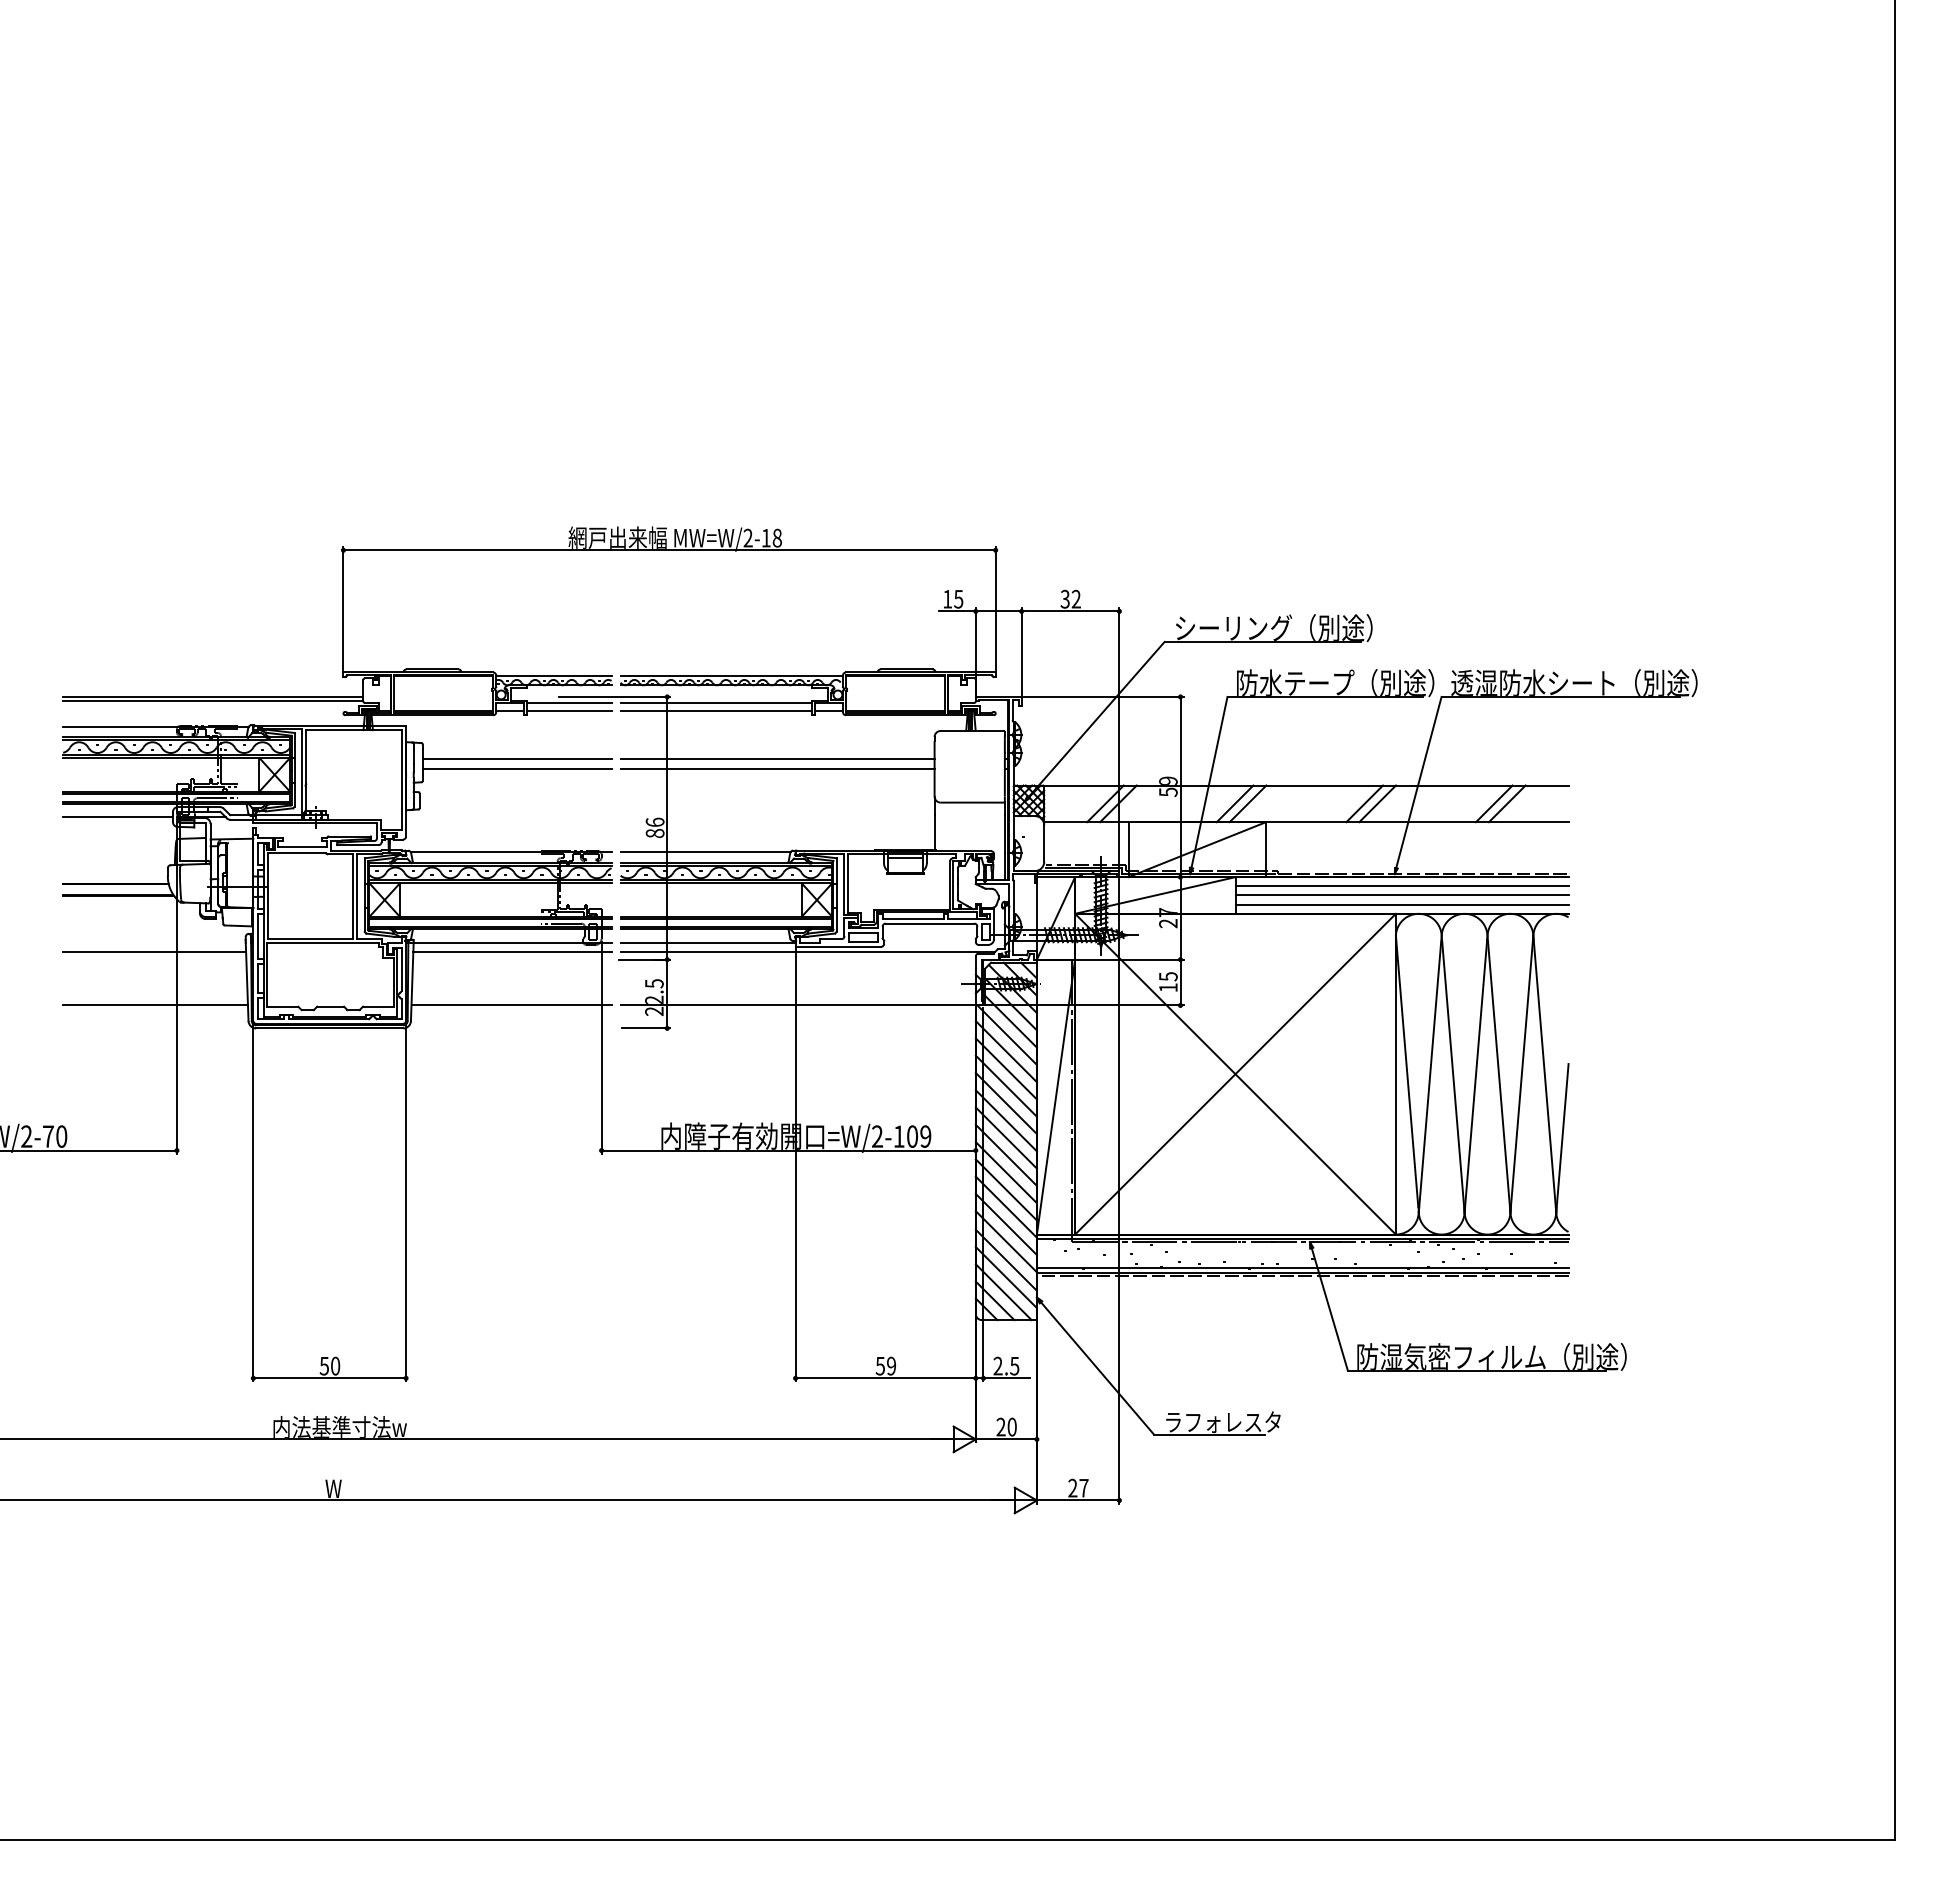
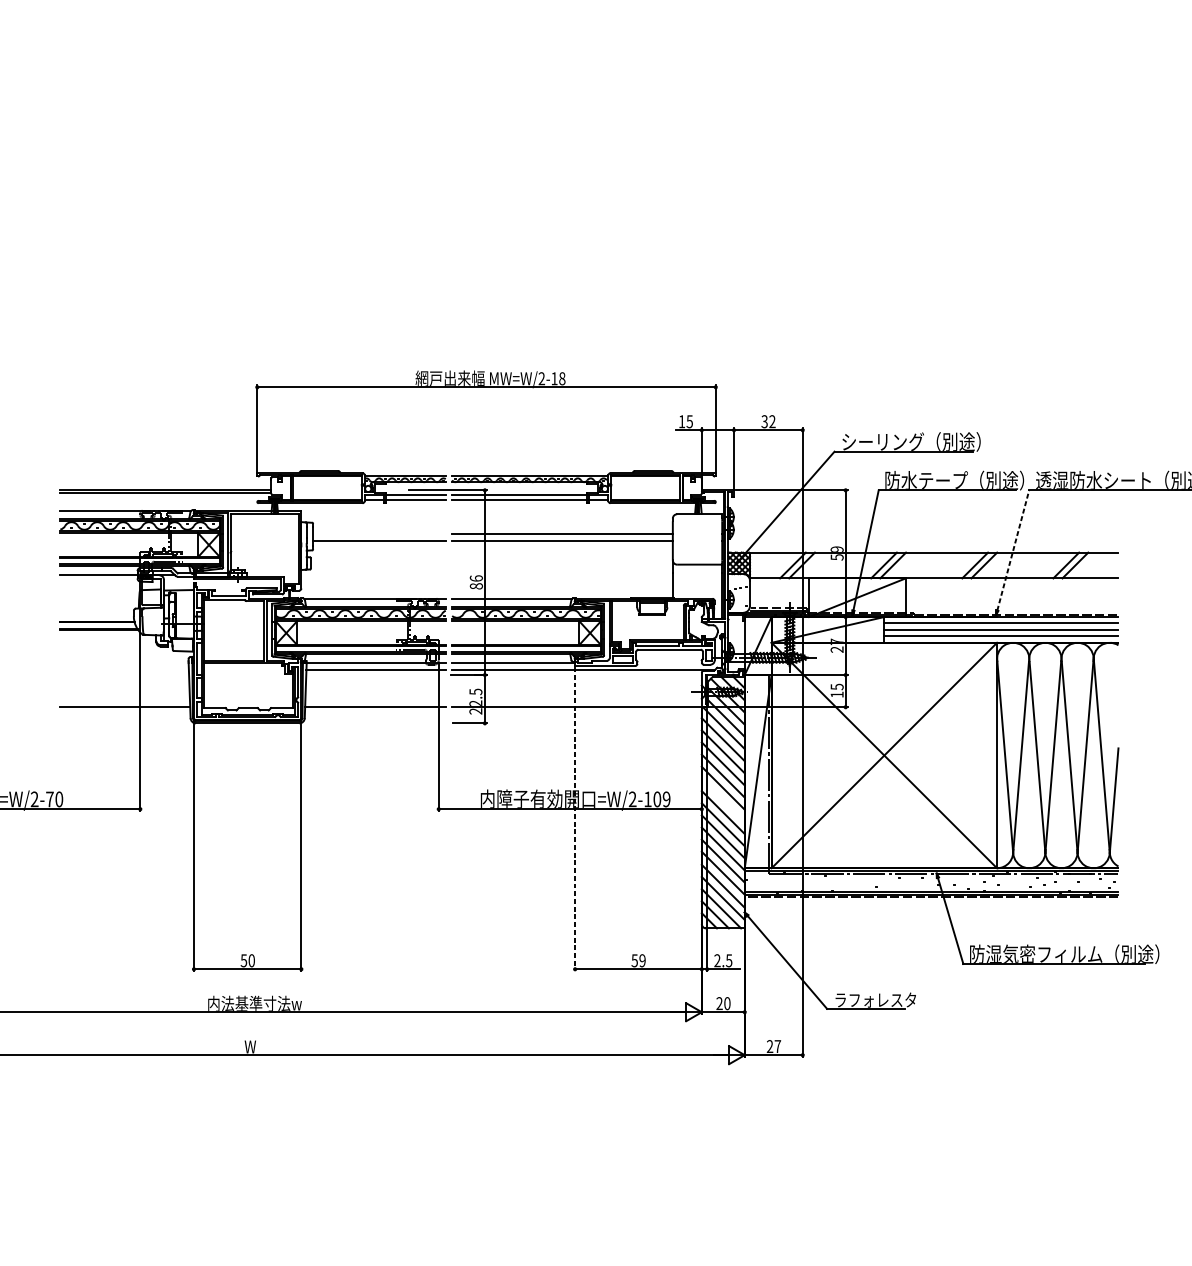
line: (516, 758) -> (378, 533), removed
line: (1418, 782) -> (1012, 550), solid -> dashed
line: (154, 952) -> (124, 669), removed
line: (1005, 1137) -> (722, 800), removed
line: (795, 1165) -> (575, 819), solid -> dashed

